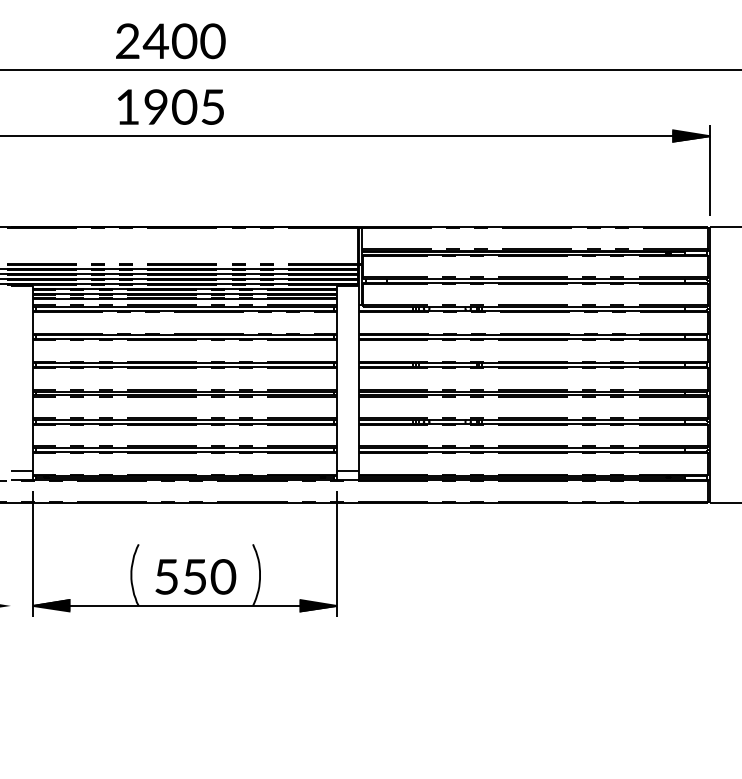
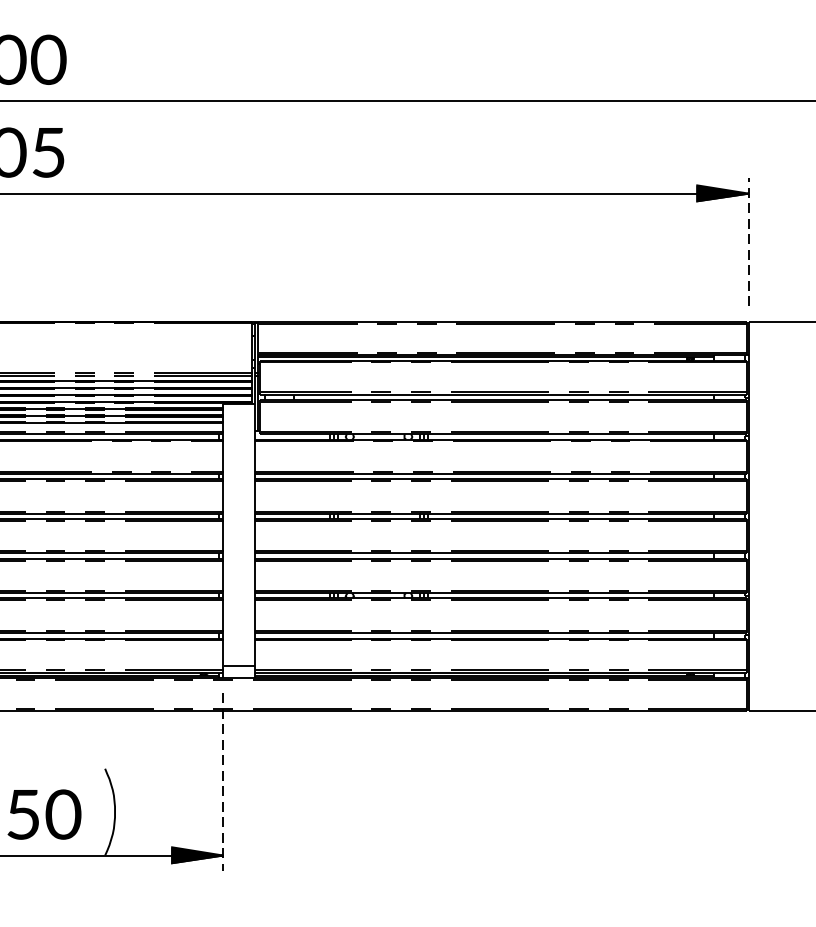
line: (709, 170) -> (748, 241), solid -> dashed
line: (336, 553) -> (222, 781), solid -> dashed

